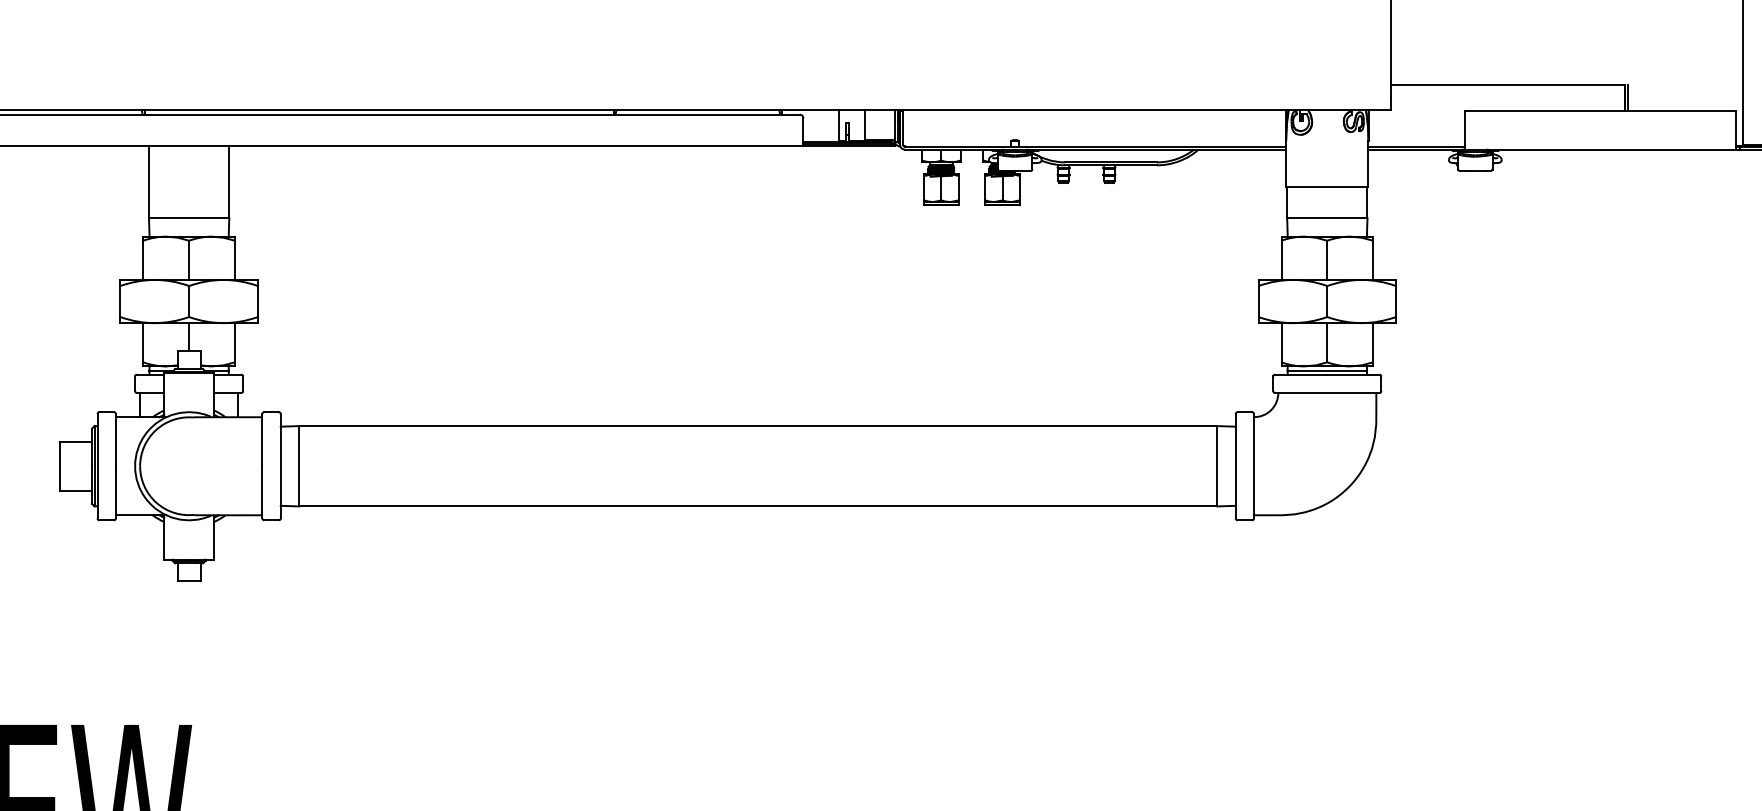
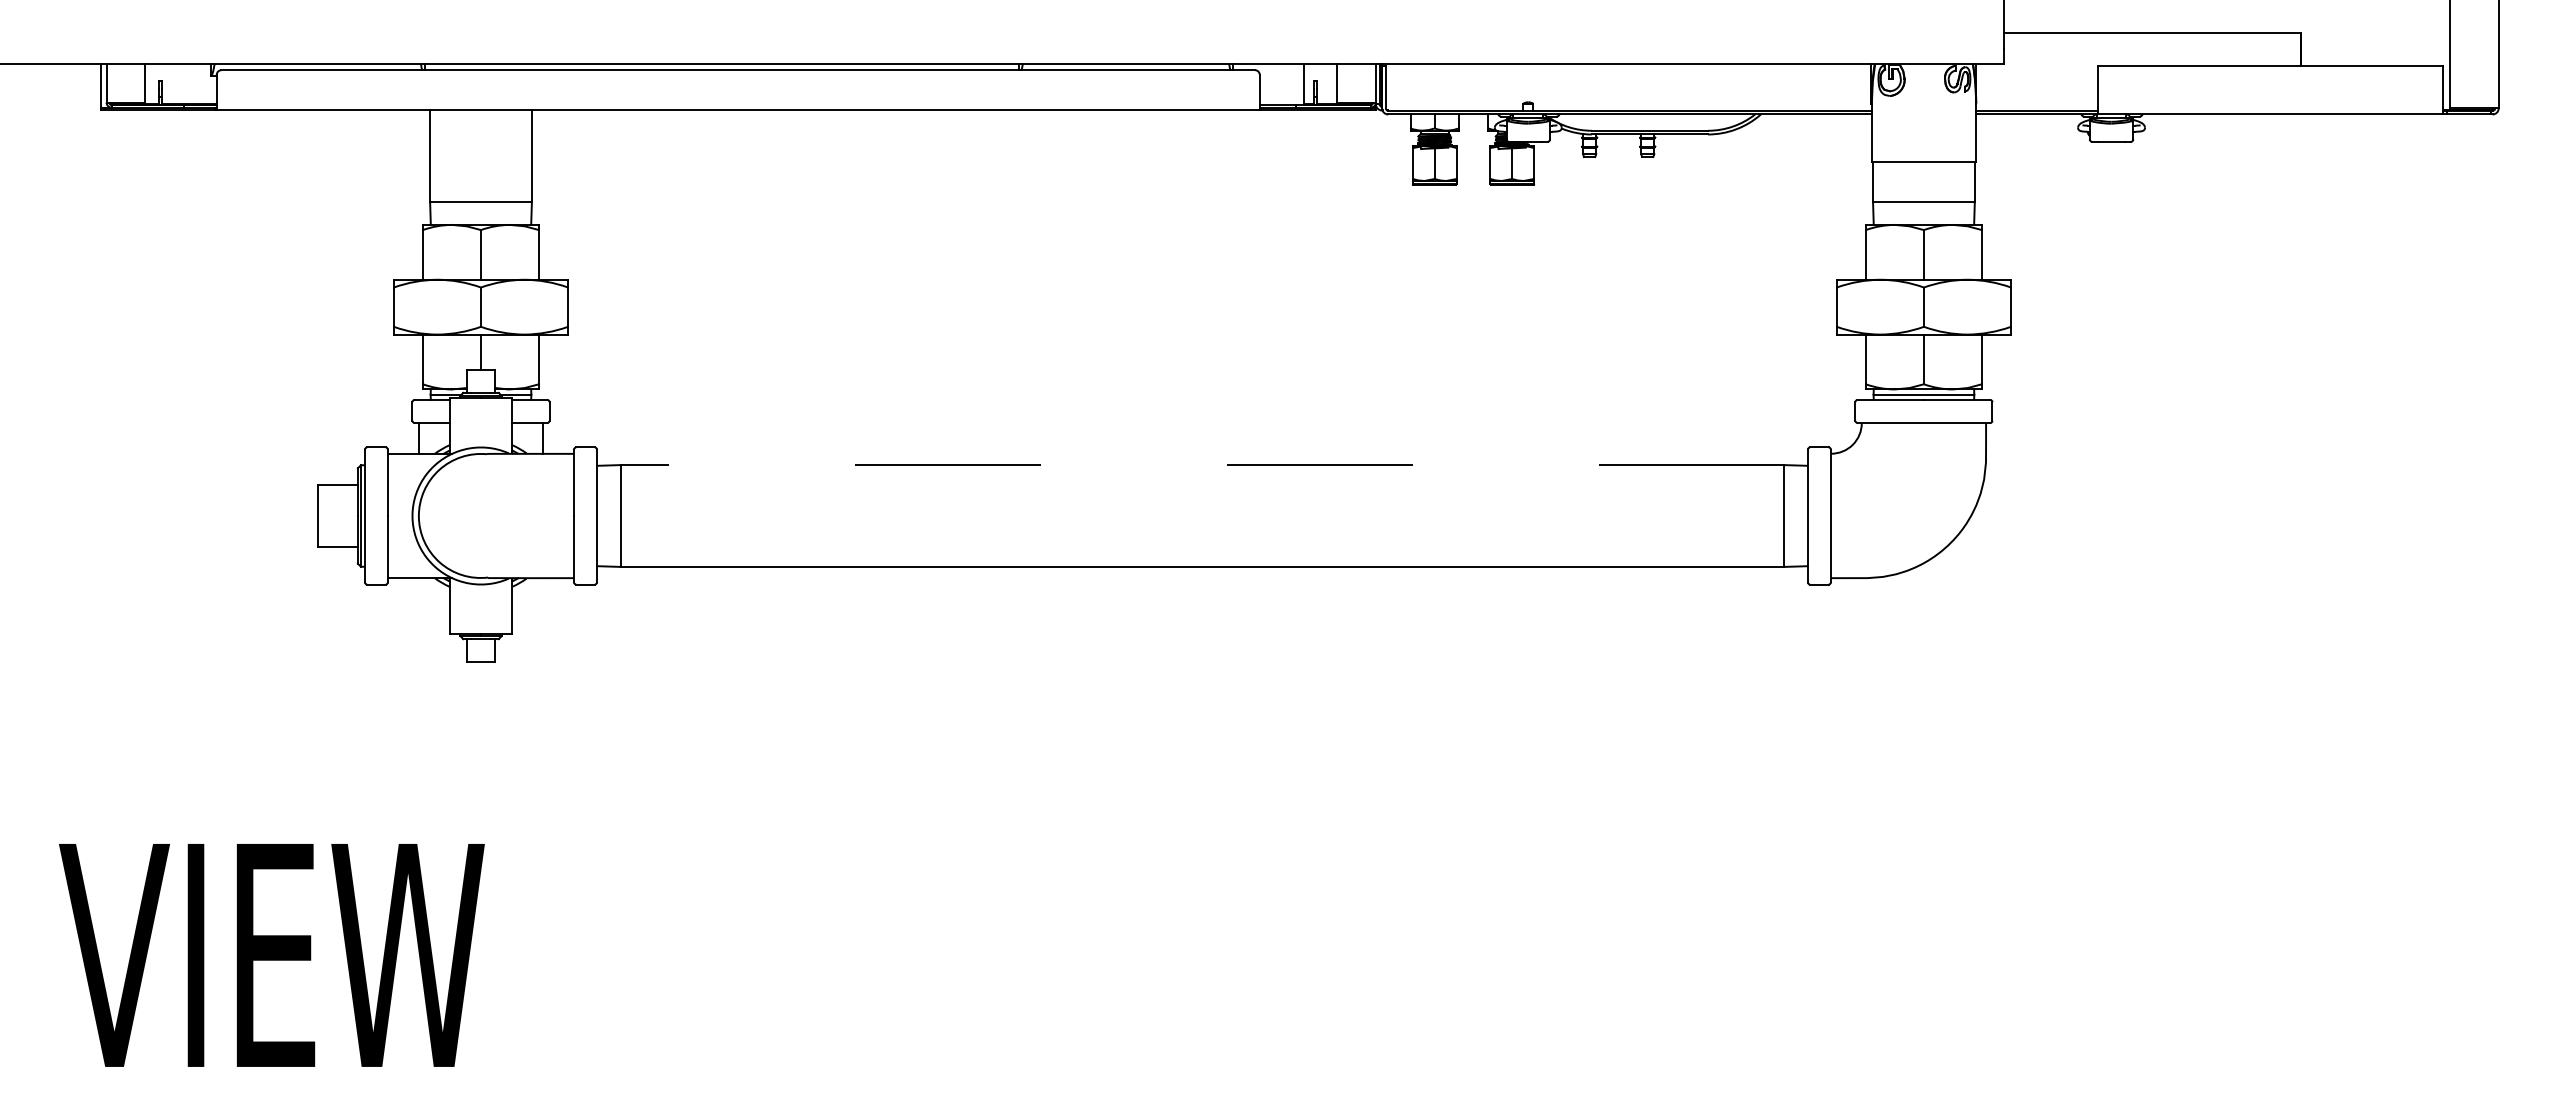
line: (1628, 98) -> (2305, 49), removed
line: (758, 426) -> (1202, 465), solid -> dashed

